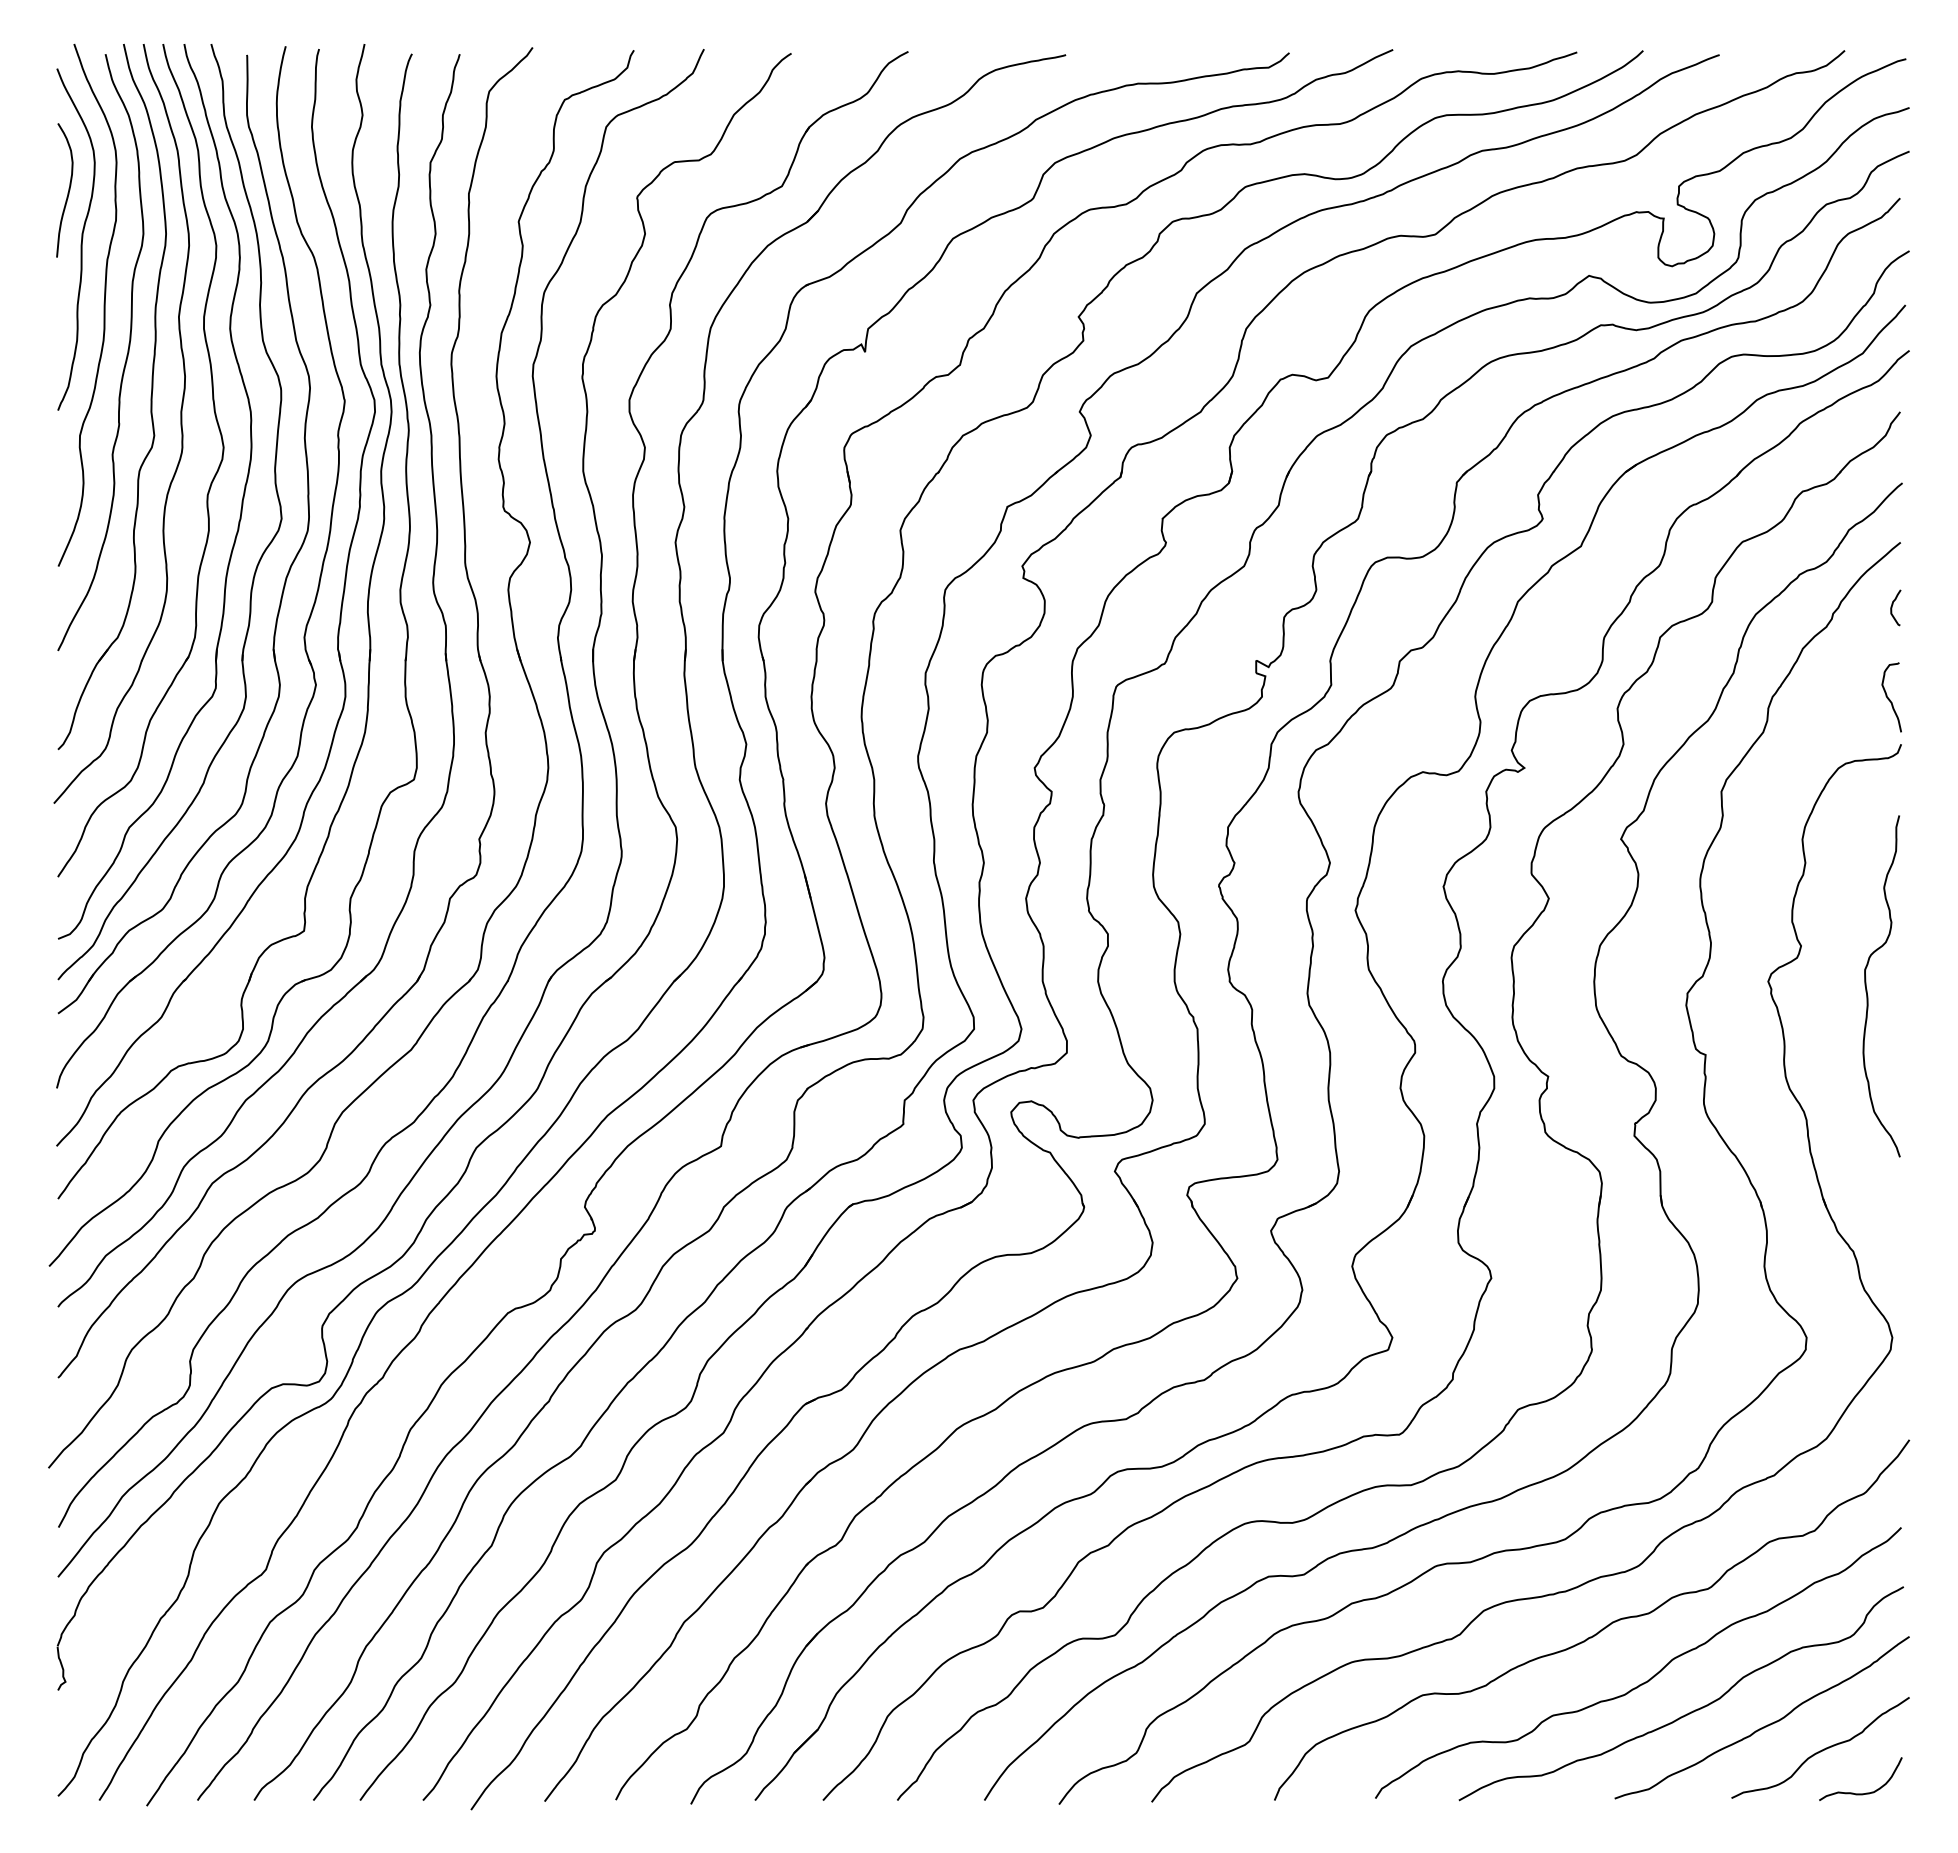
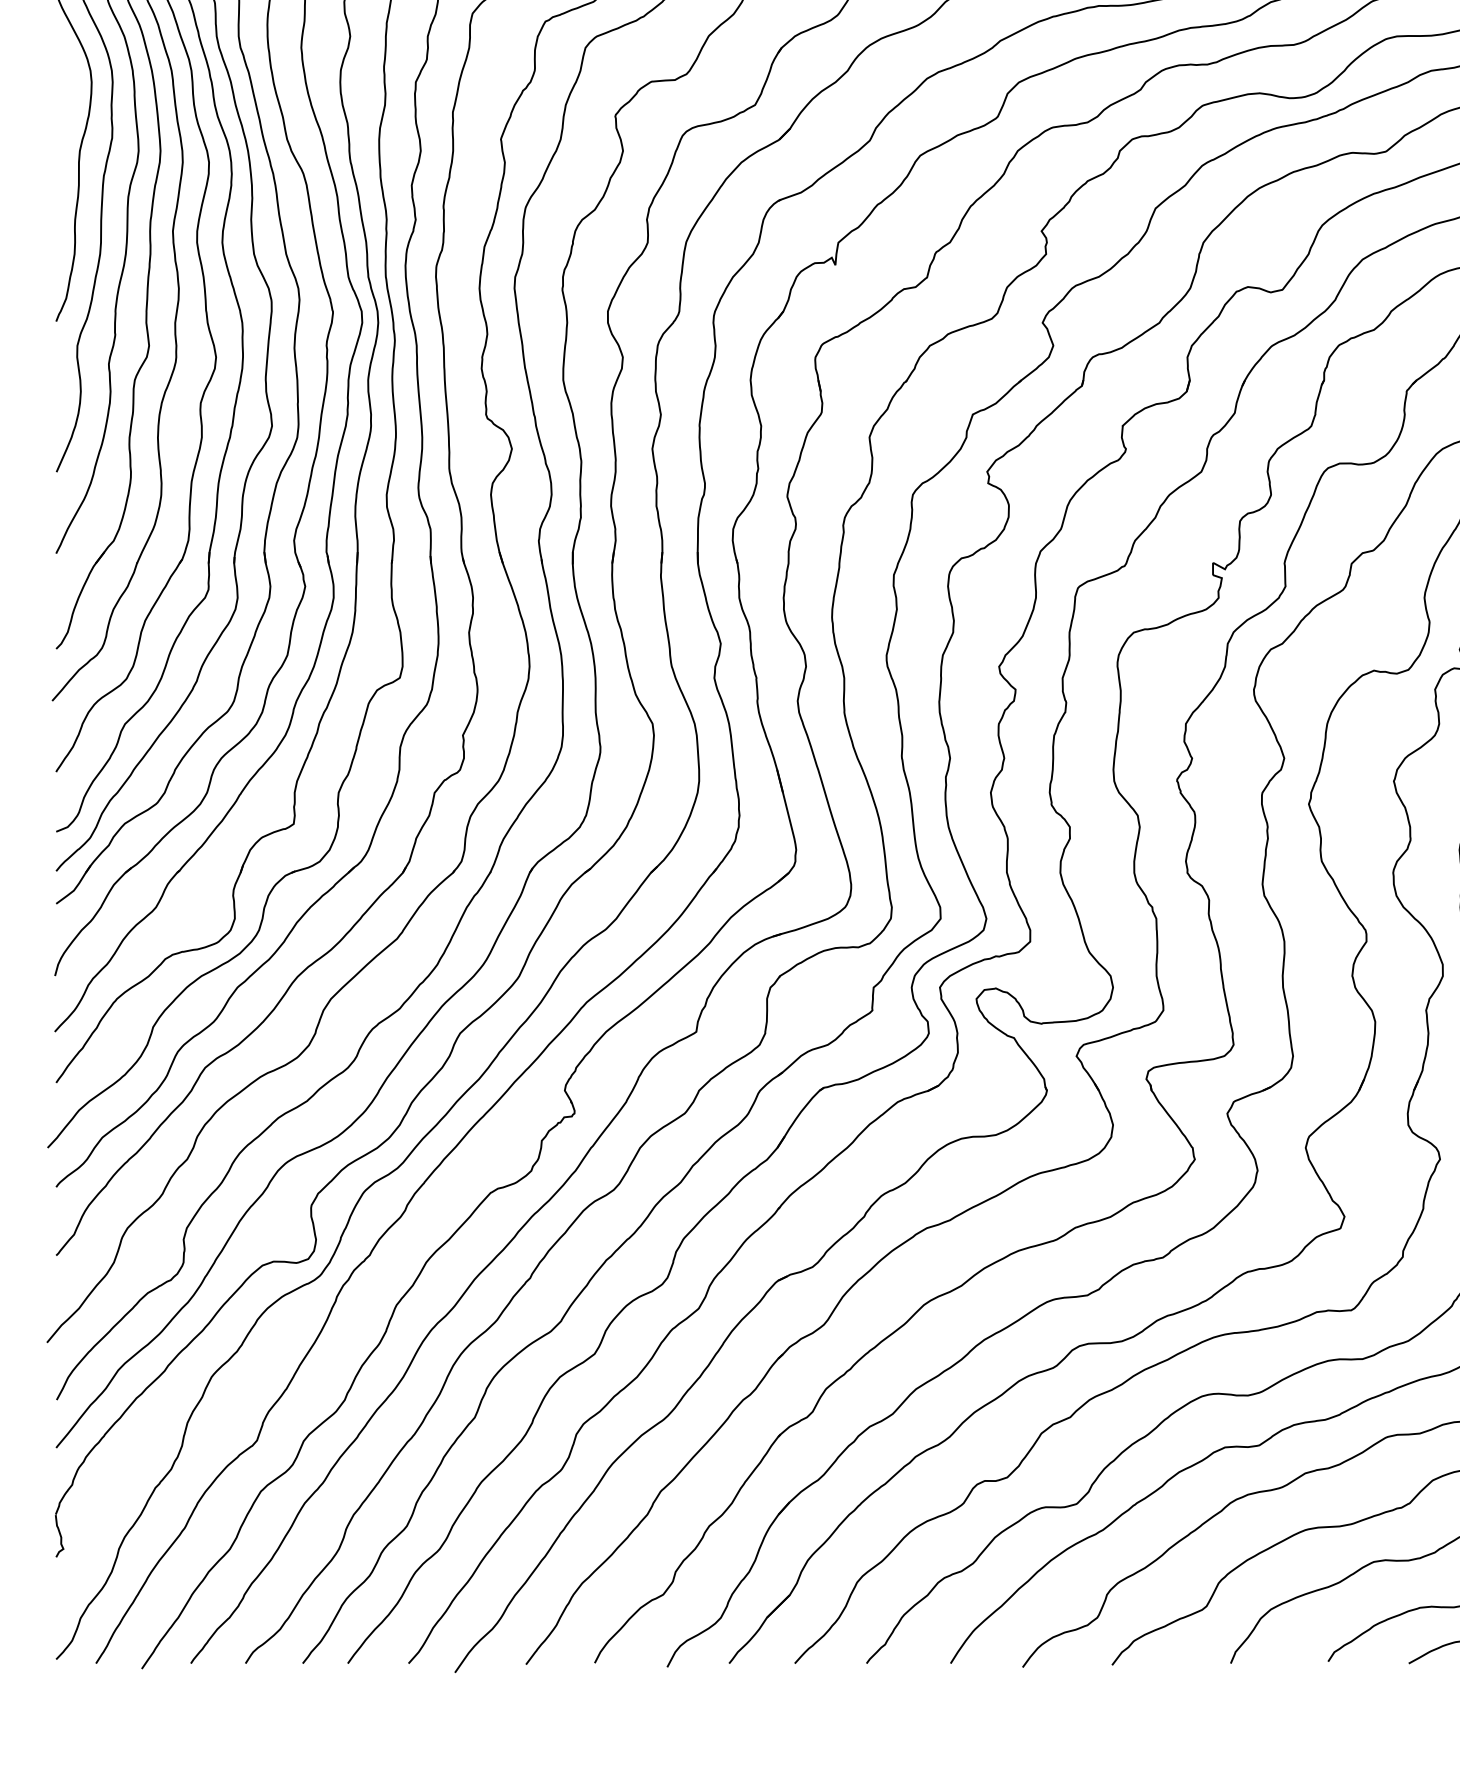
curve: (67, 192) -> (65, 111), removed

